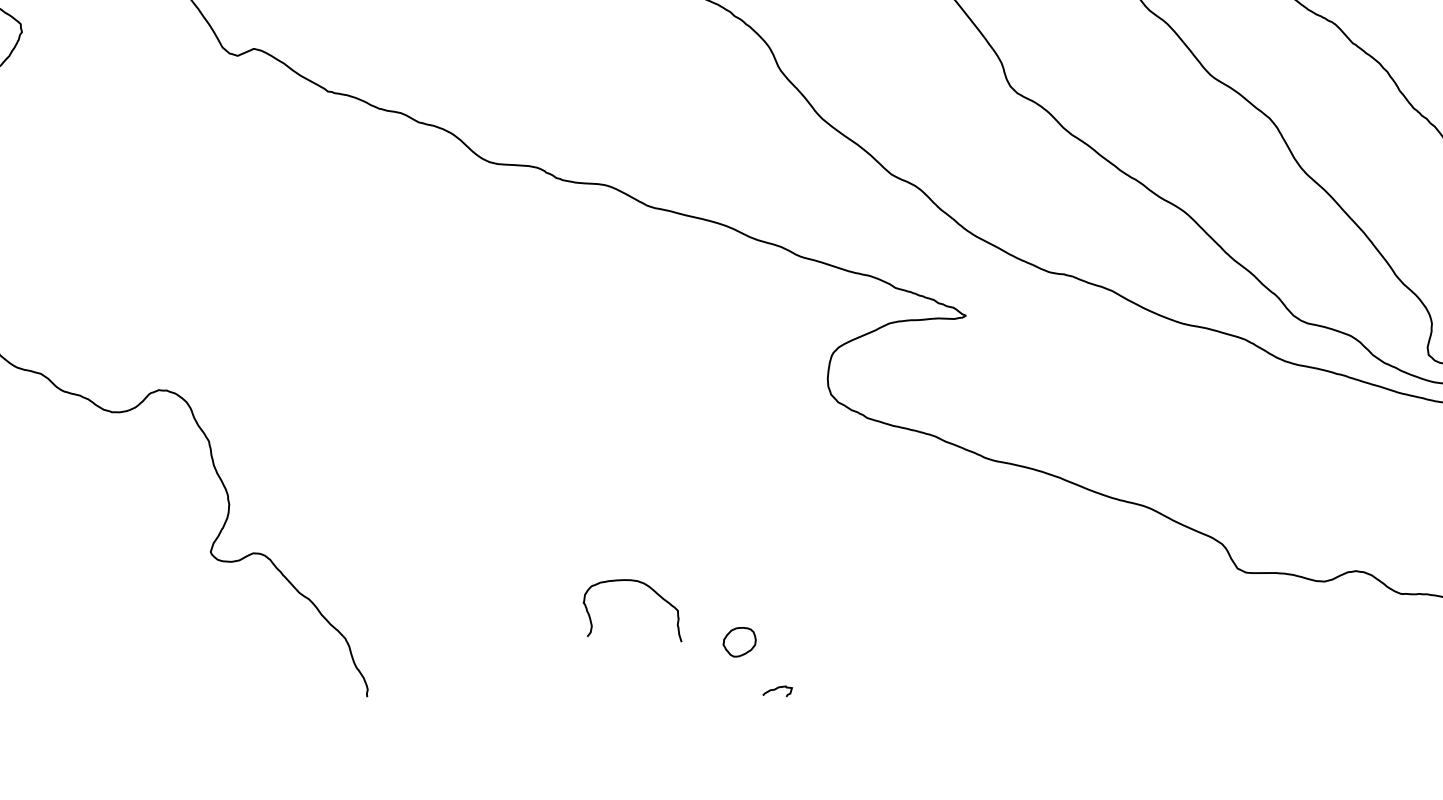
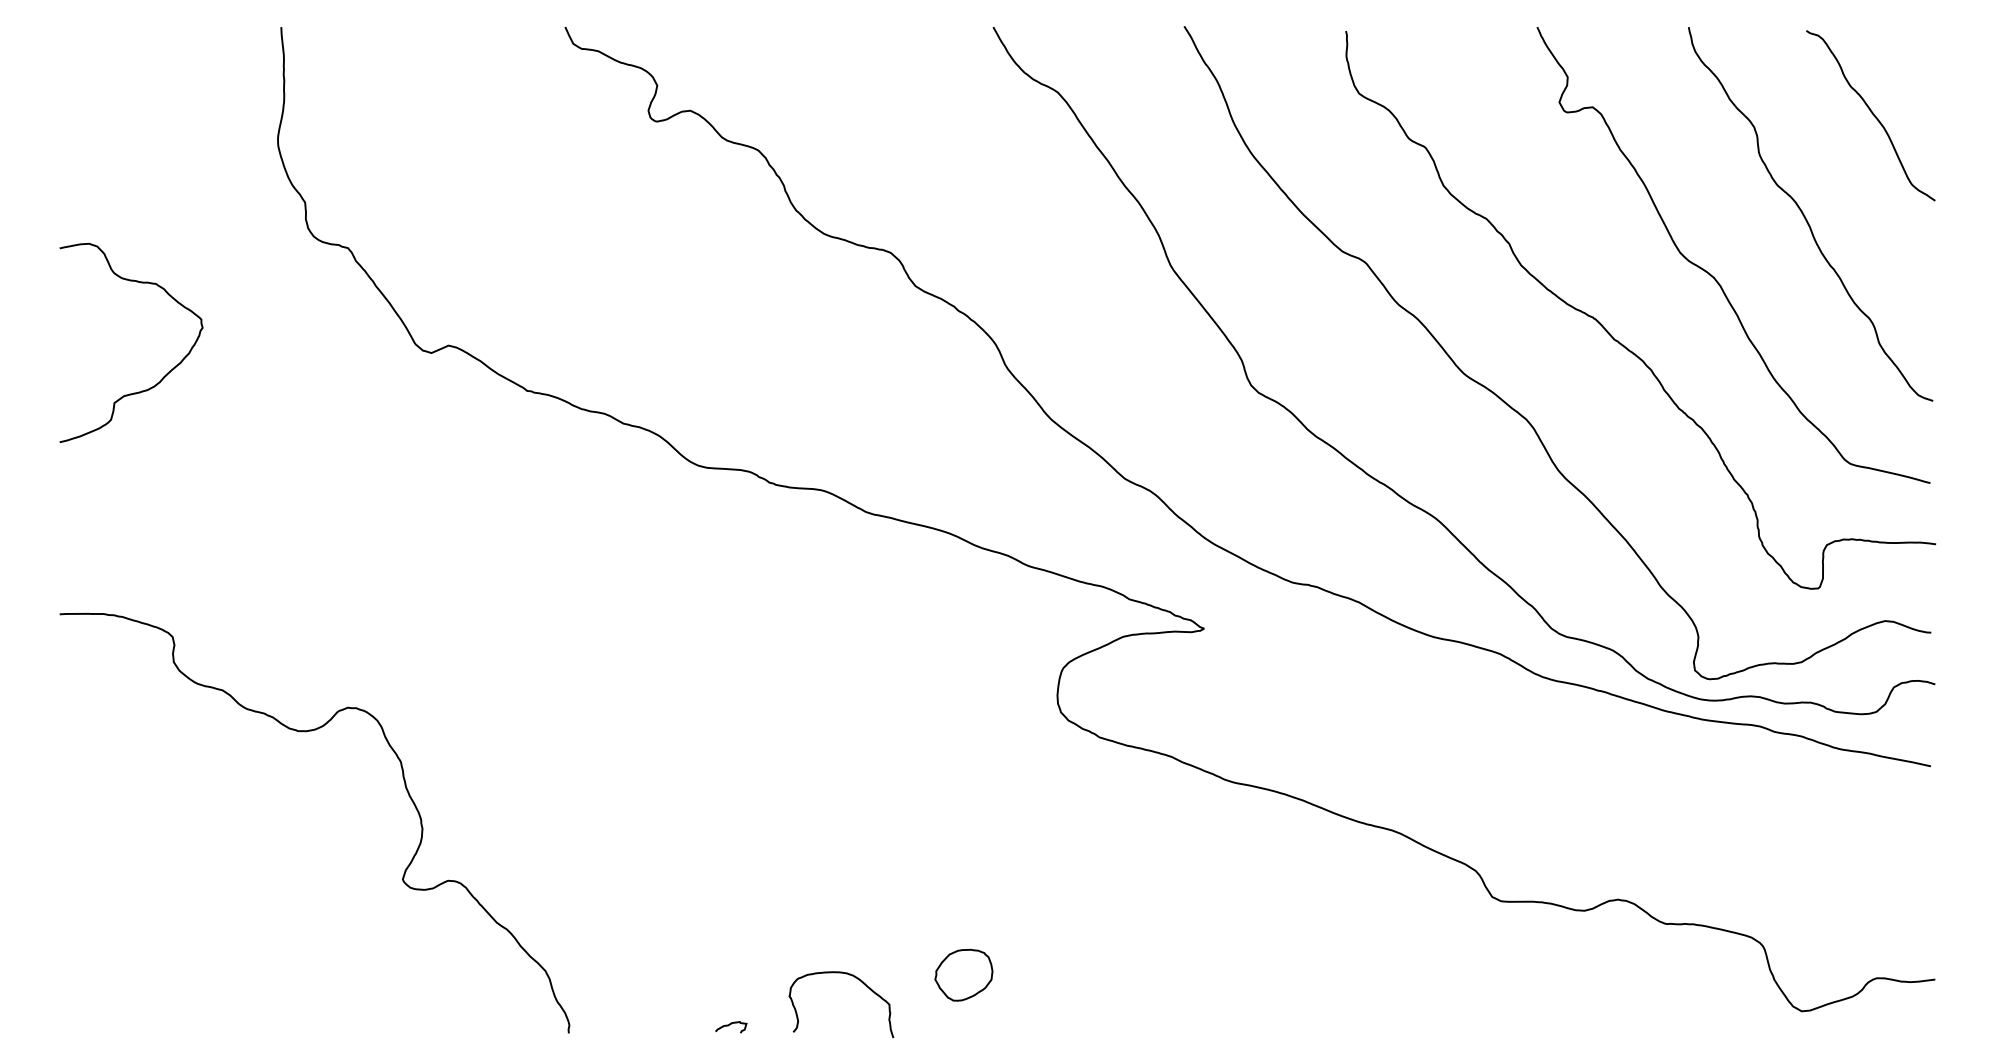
curve: (648, 587) -> (858, 980), moved
part: (739, 641) -> (963, 974), size x1.67
curve: (776, 689) -> (730, 1025), moved

